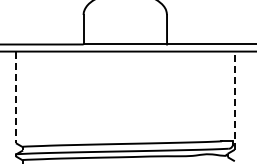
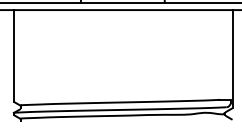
line: (15, 97) -> (13, 56), dashed -> solid
line: (234, 100) -> (232, 59), dashed -> solid

